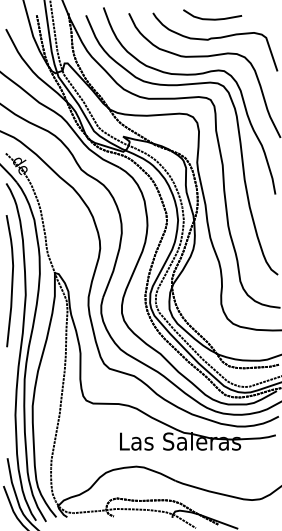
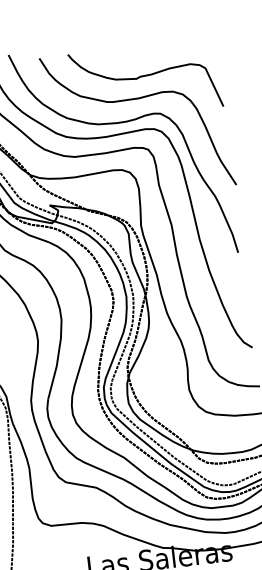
curve: (212, 18) -> (139, 52), removed

